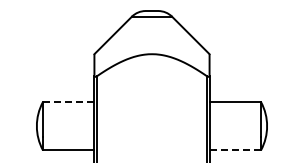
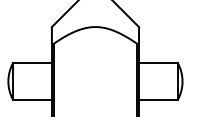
line: (68, 102) -> (32, 63), dashed -> solid
line: (235, 150) -> (158, 99), dashed -> solid

